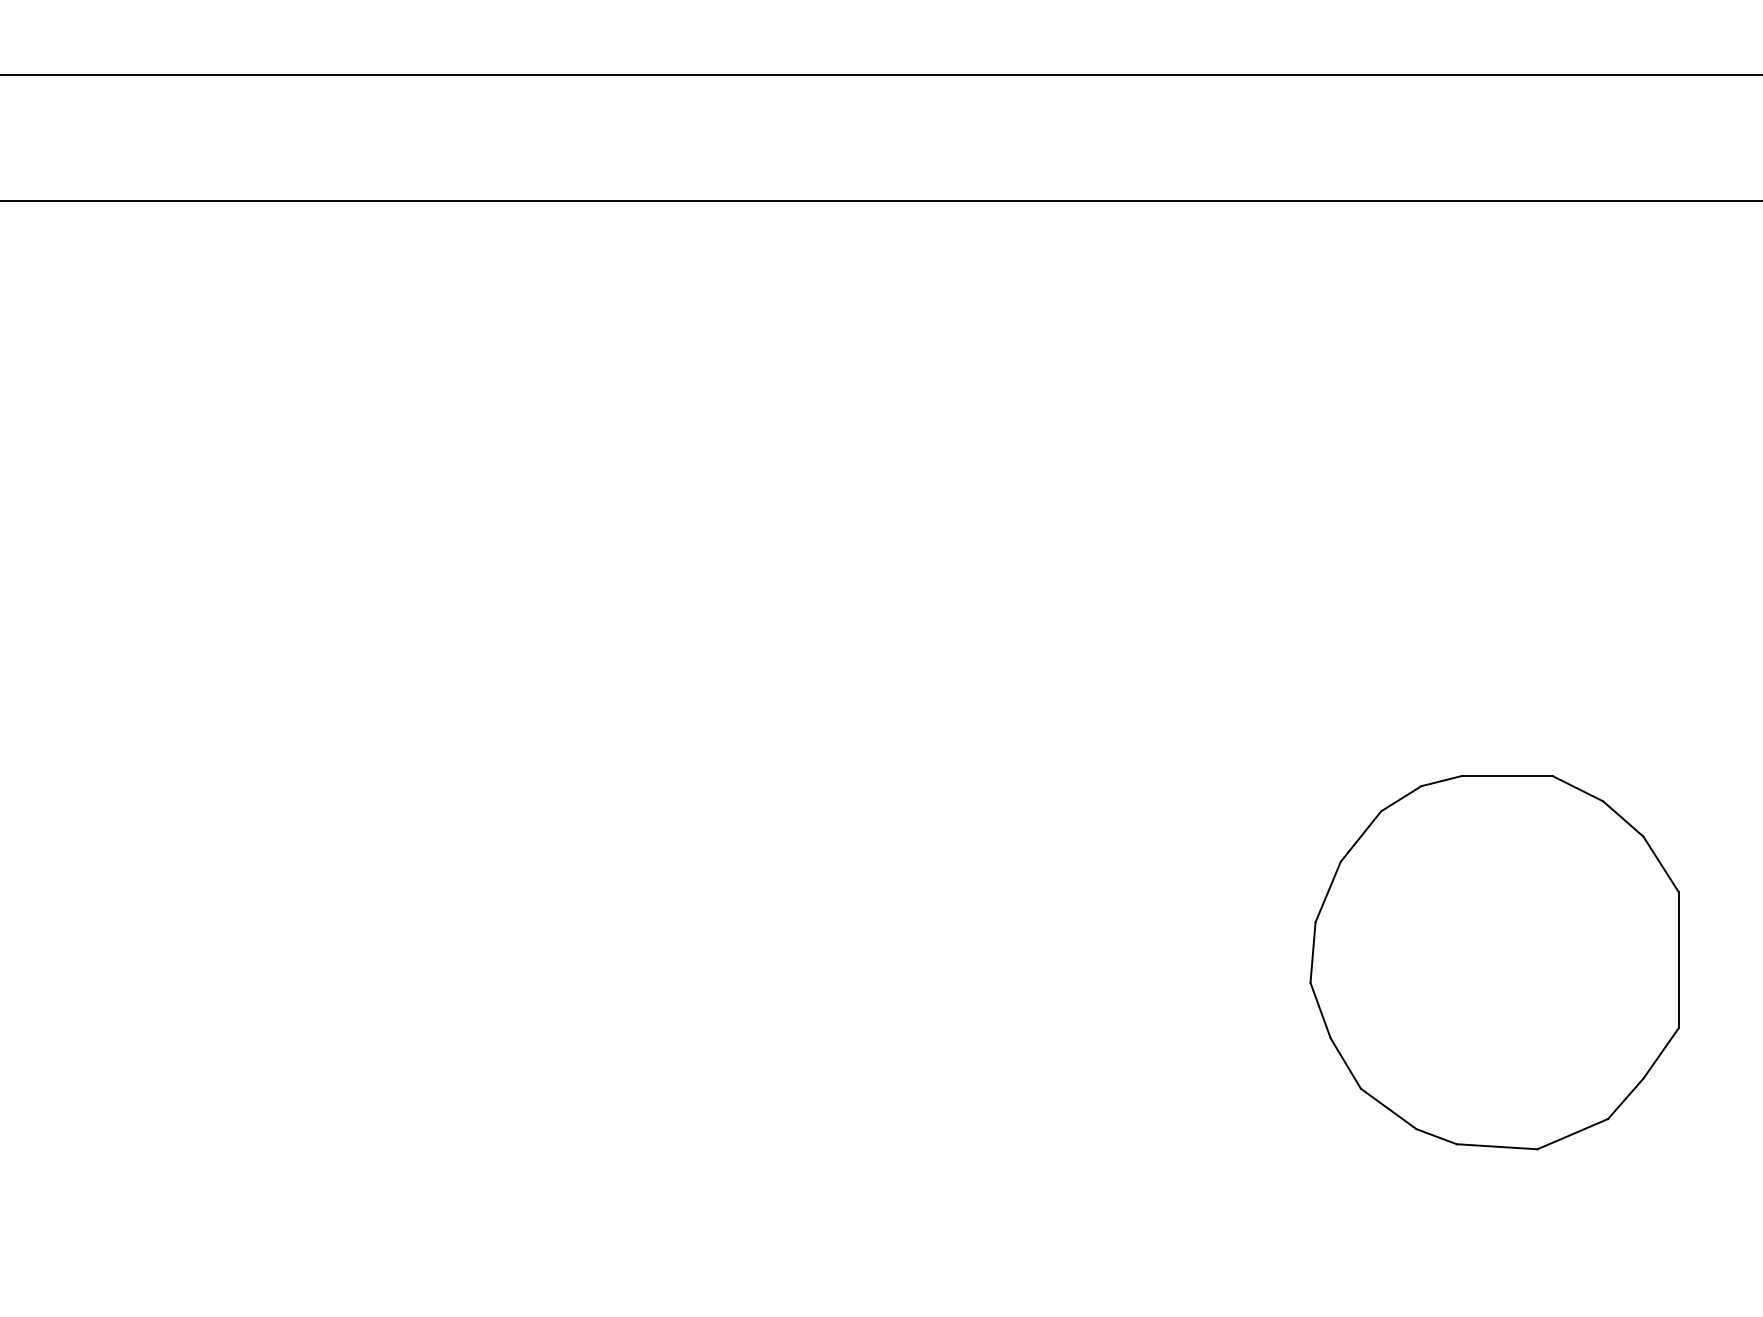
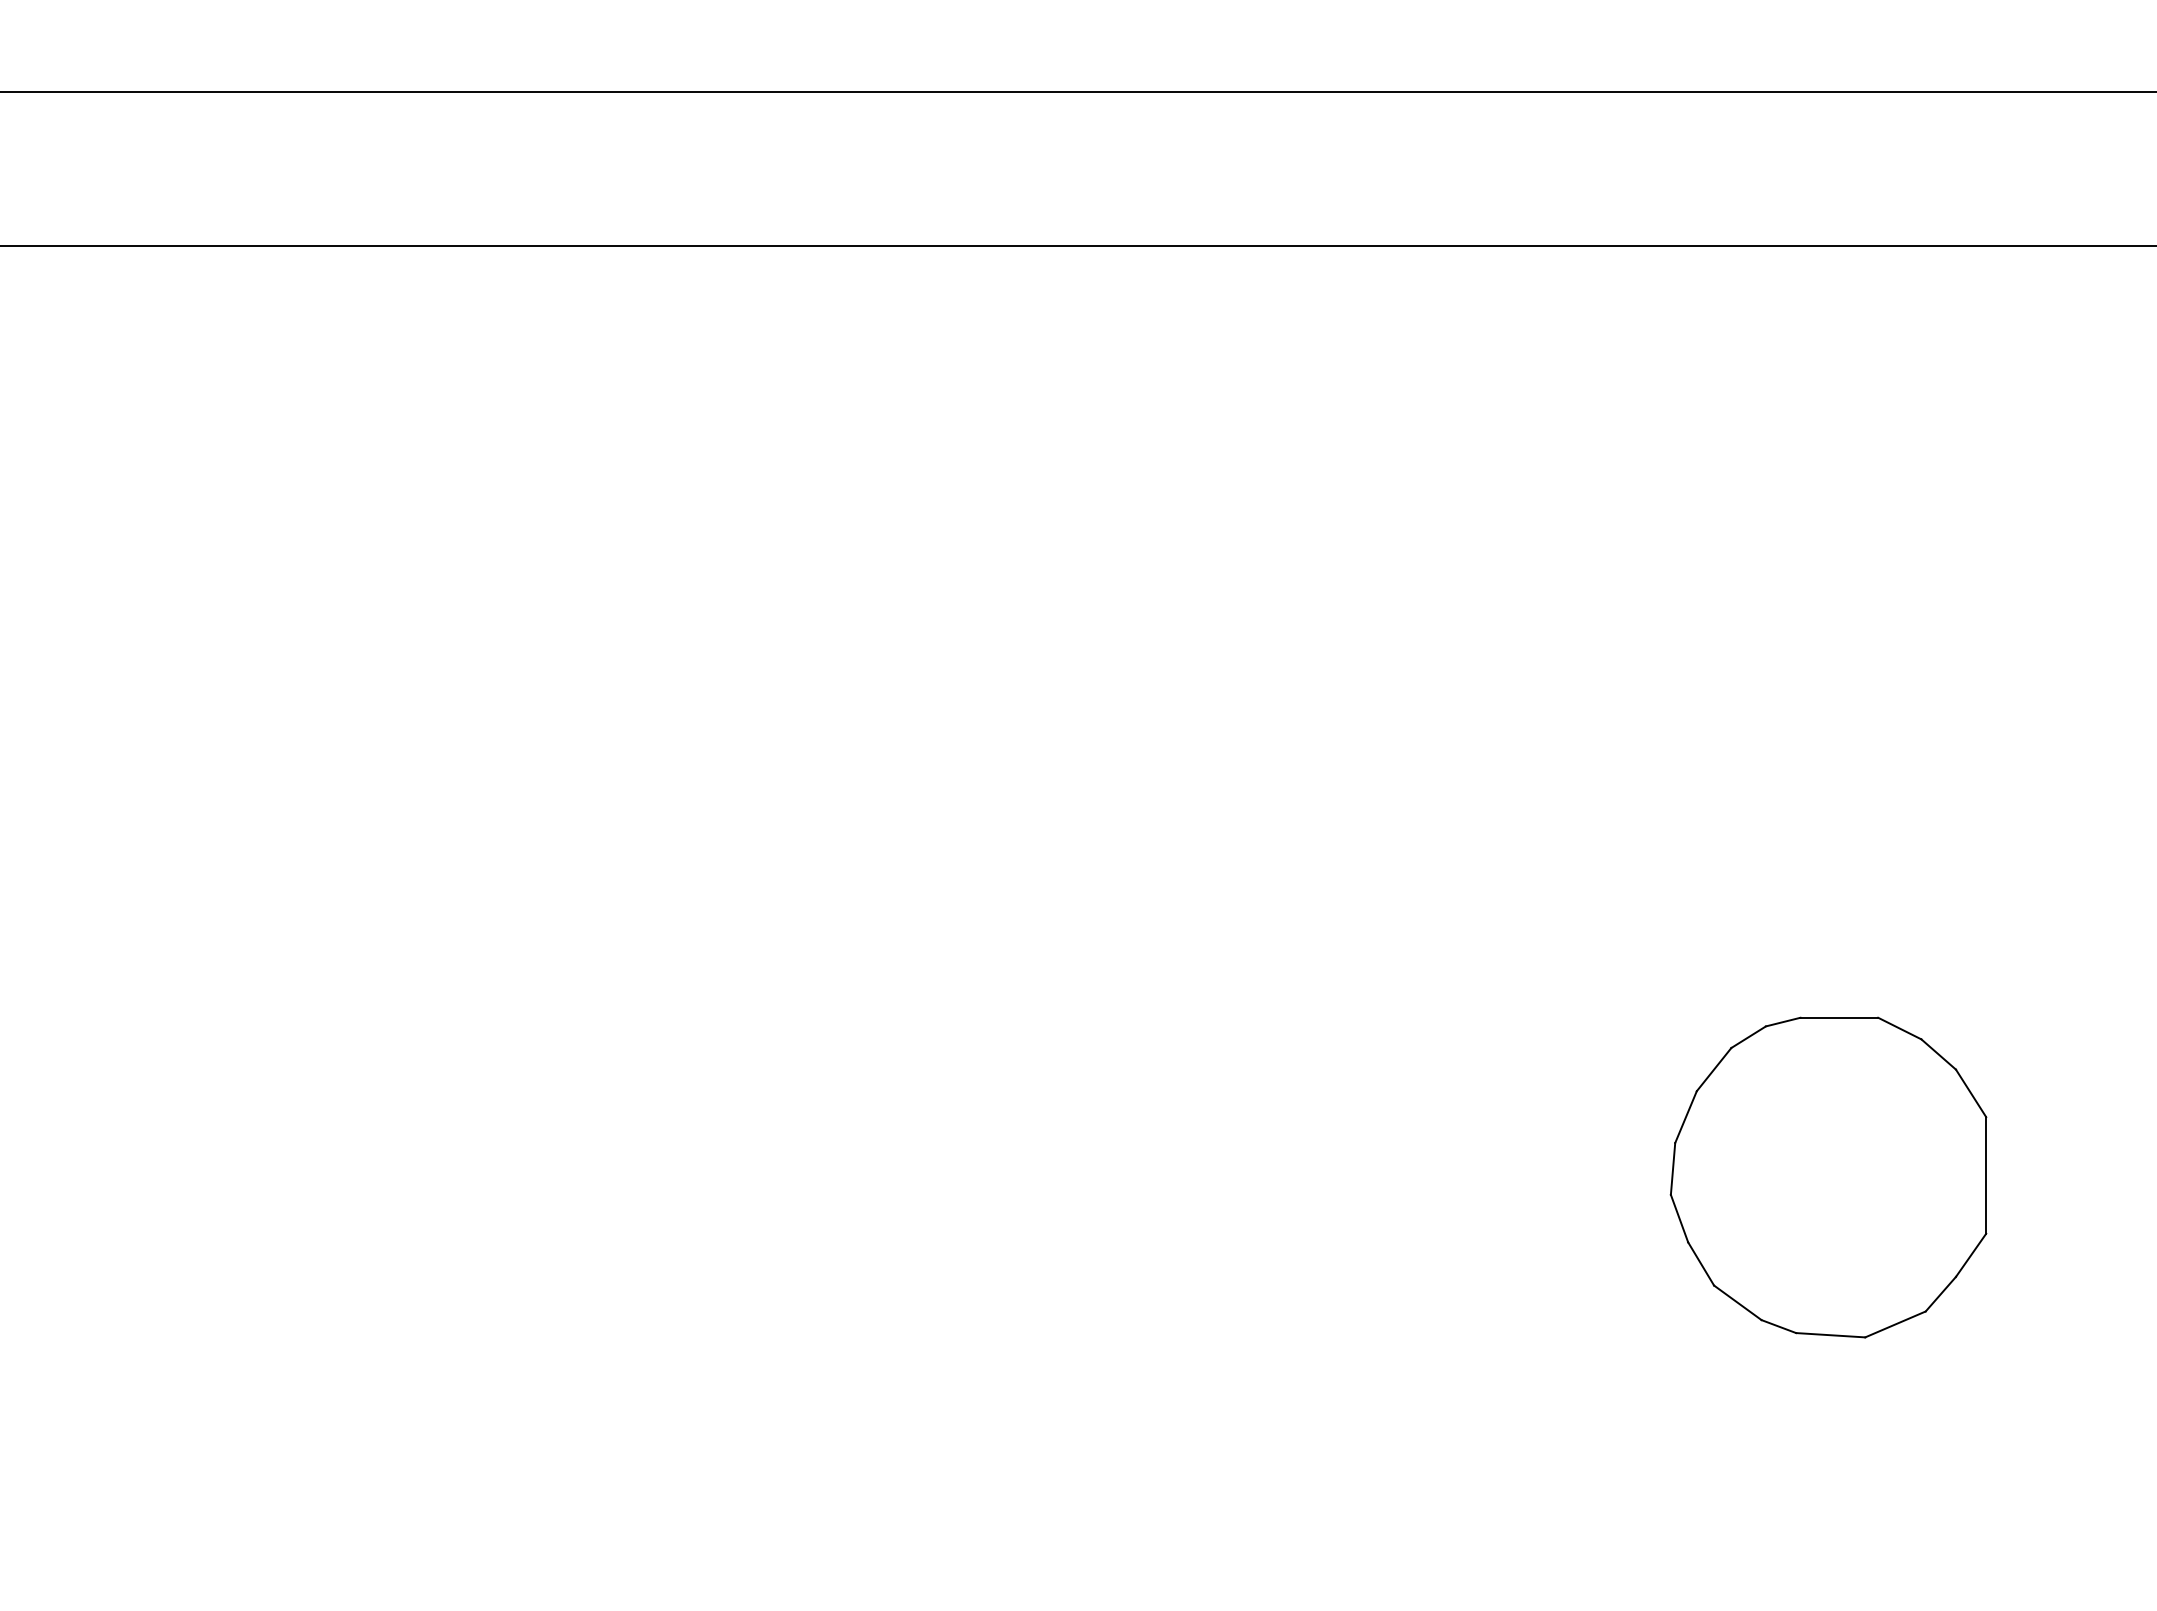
part: (1494, 962) -> (1828, 1177), size x0.7

